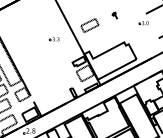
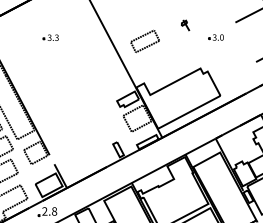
part: (143, 23) -> (215, 38), moved
part: (54, 39) -> (50, 38), moved

